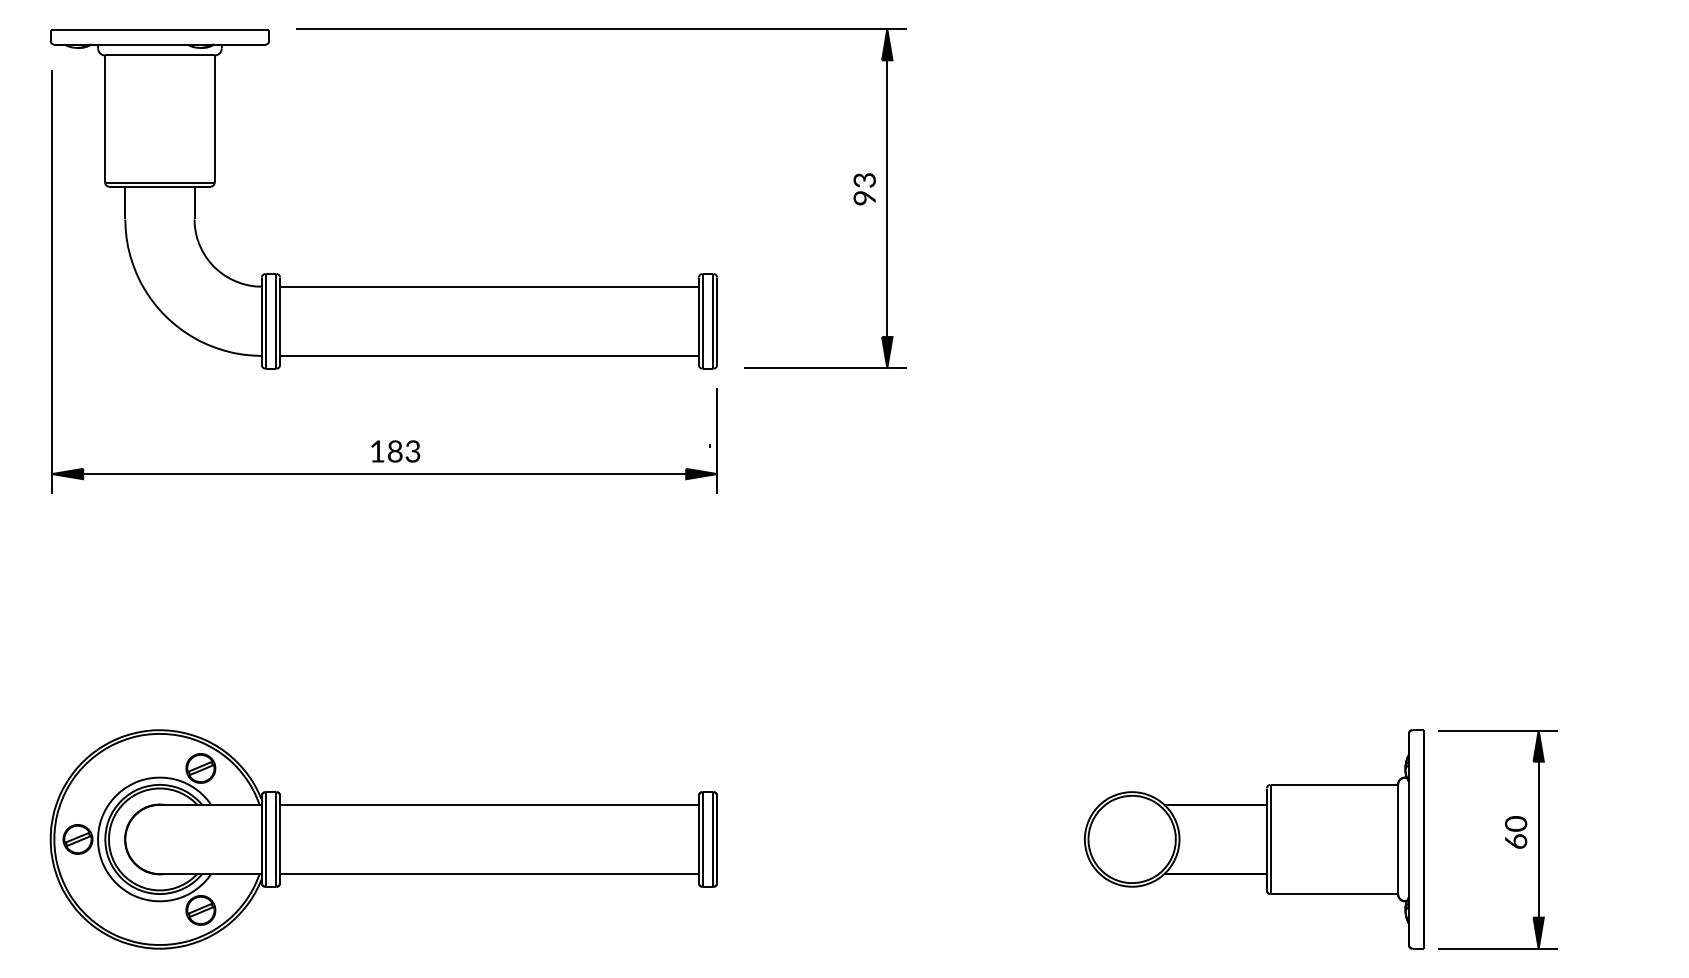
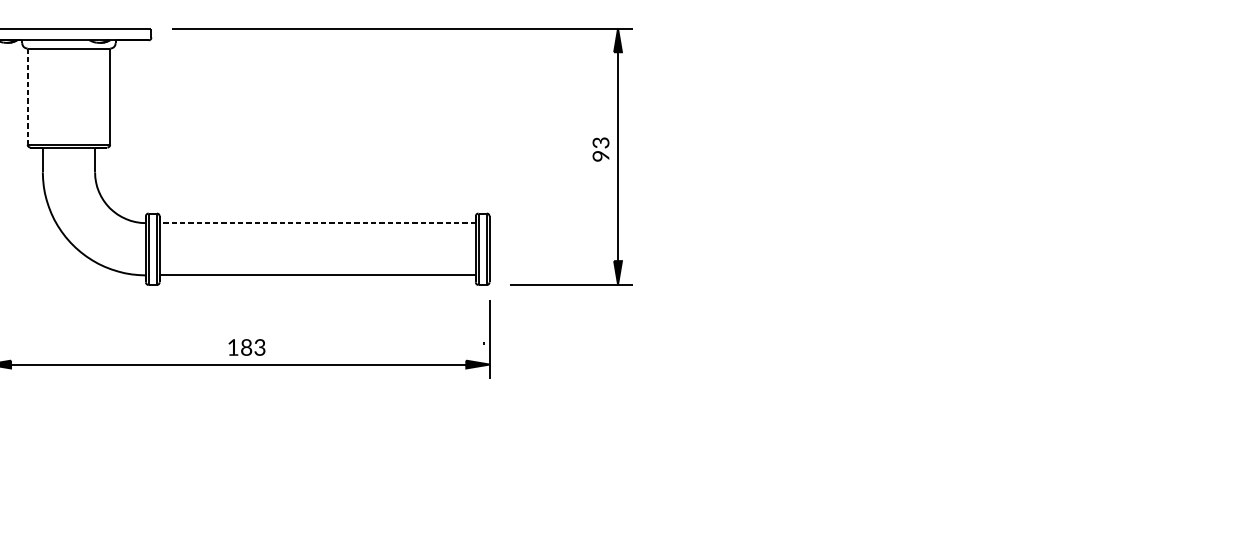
line: (105, 119) -> (27, 96), solid -> dashed
line: (489, 286) -> (317, 222), solid -> dashed

